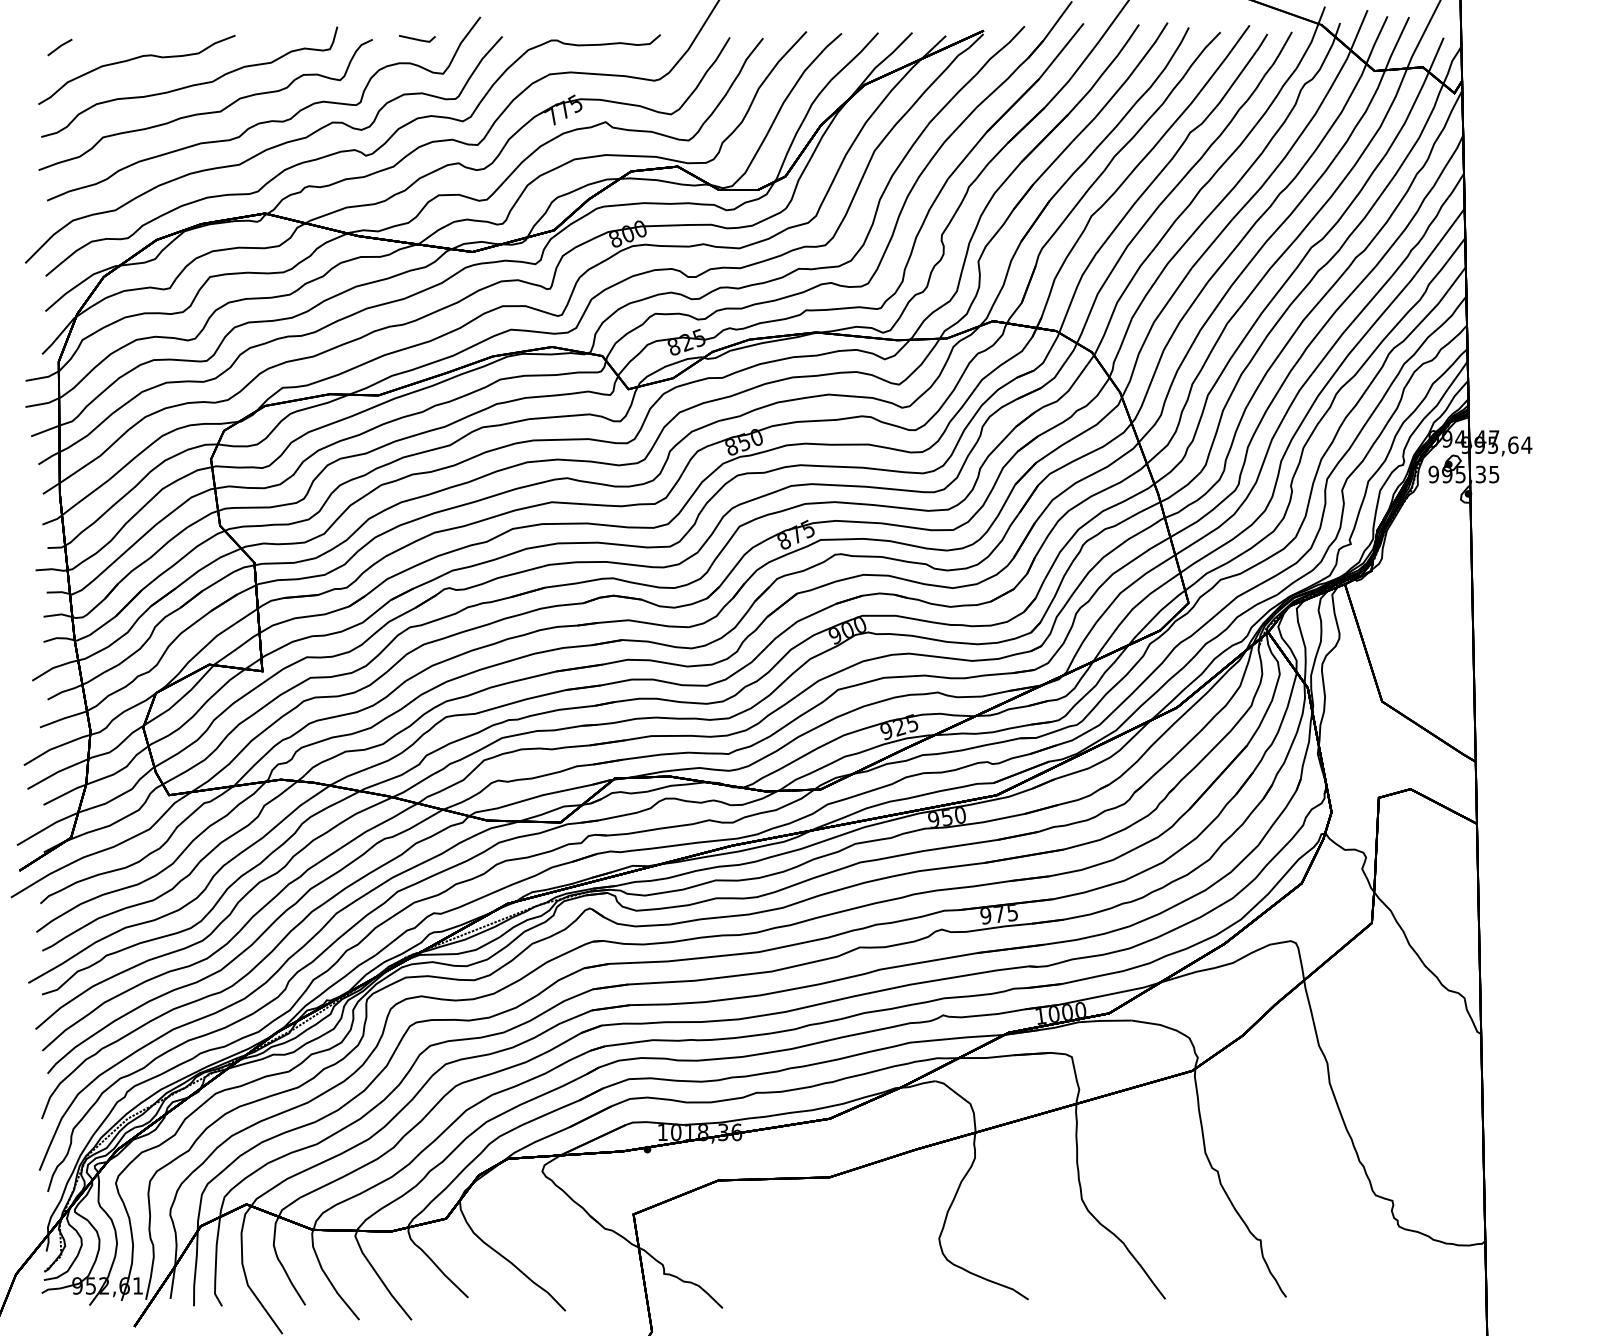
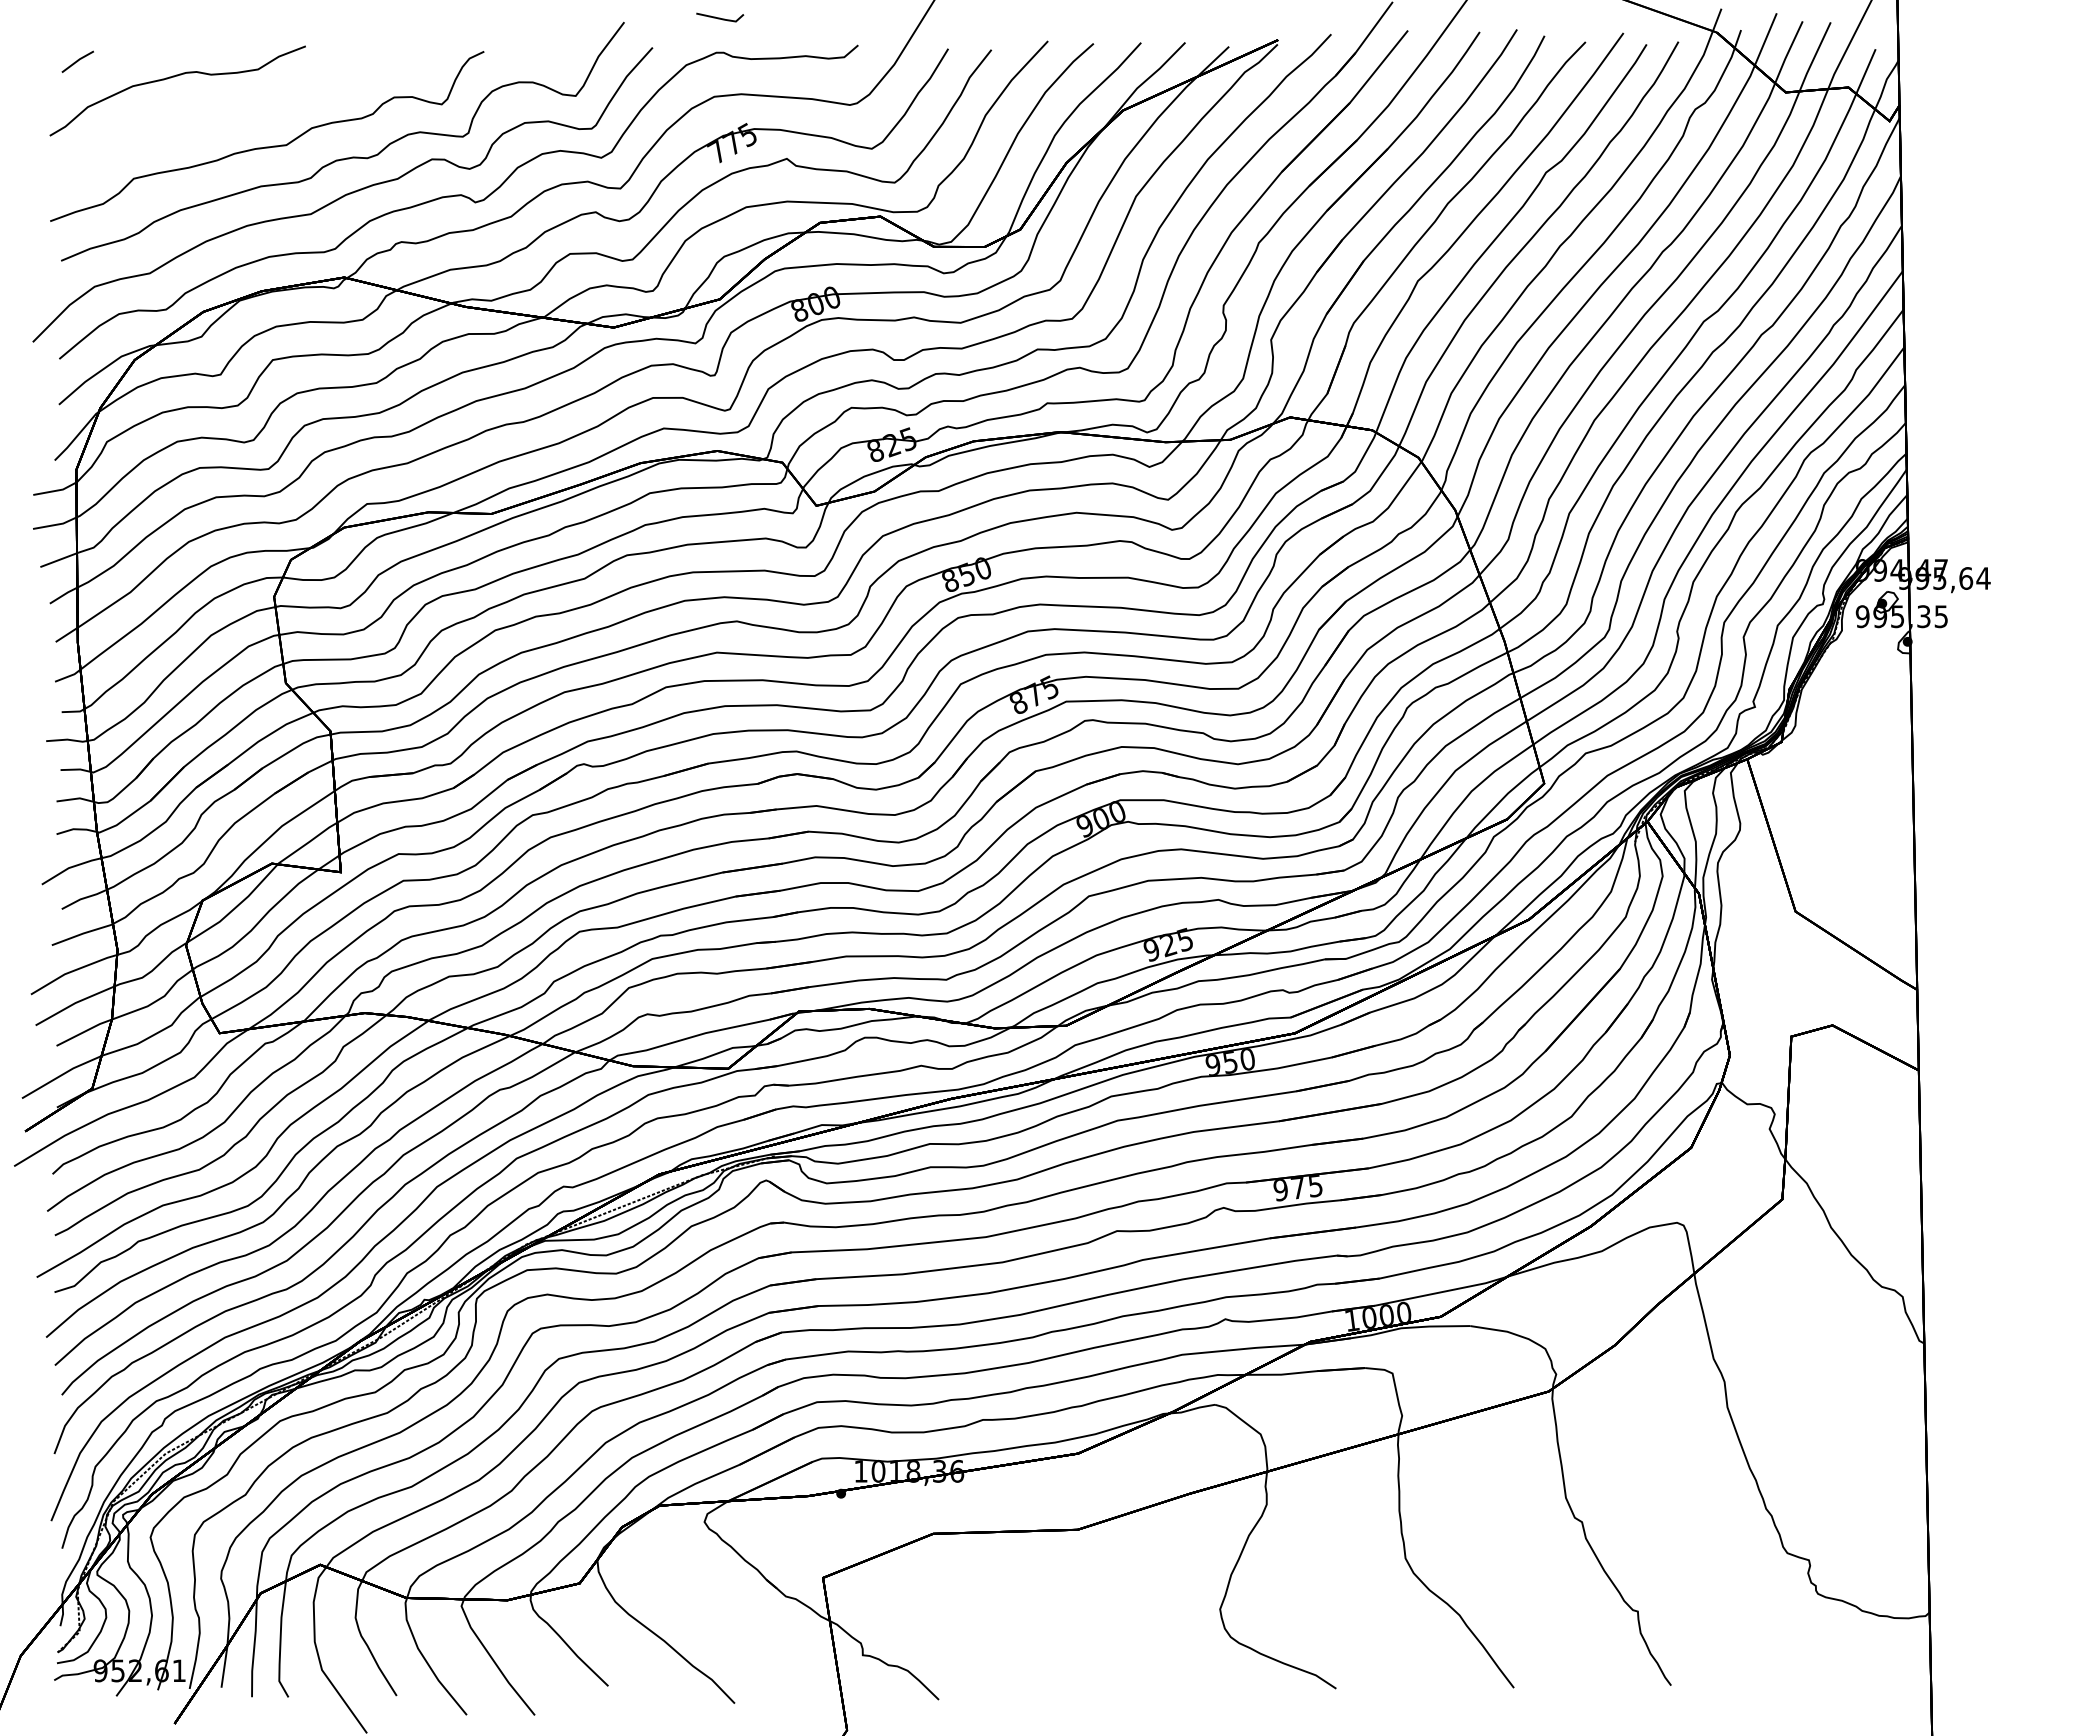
line: (417, 38) -> (720, 17), moved
curve: (191, 84) -> (248, 110), removed

